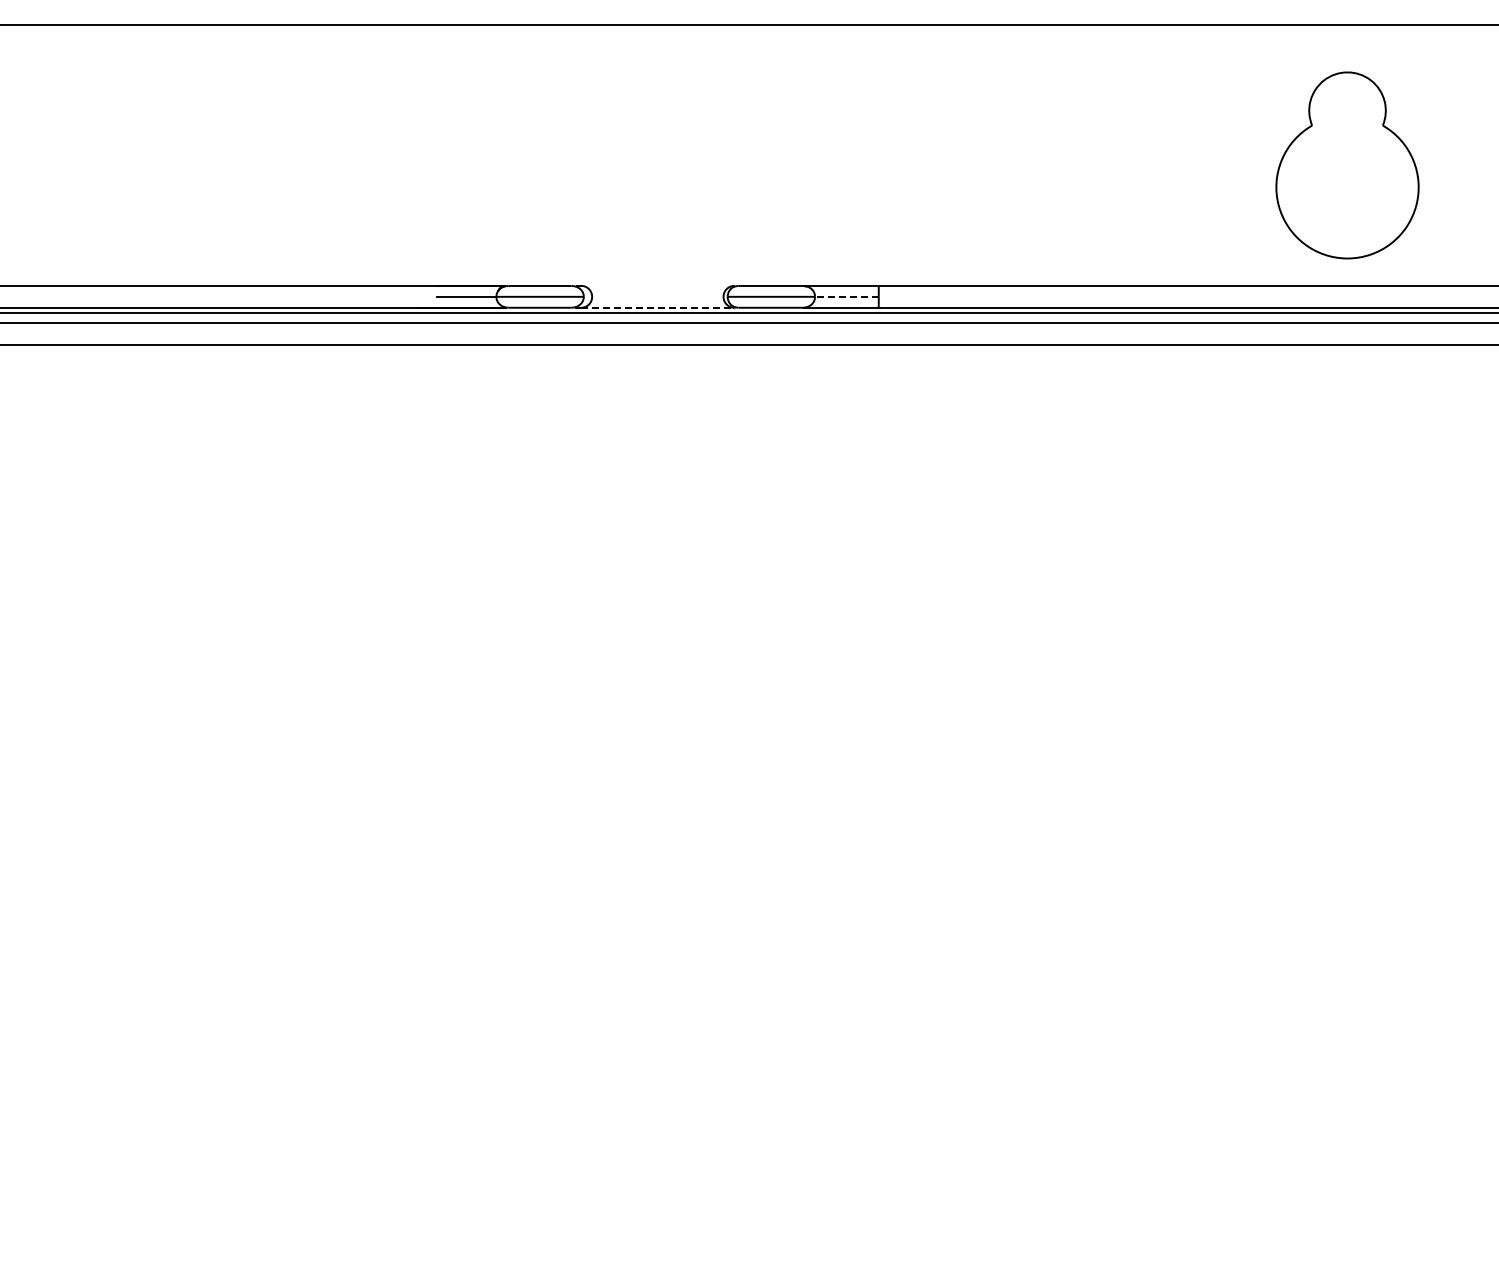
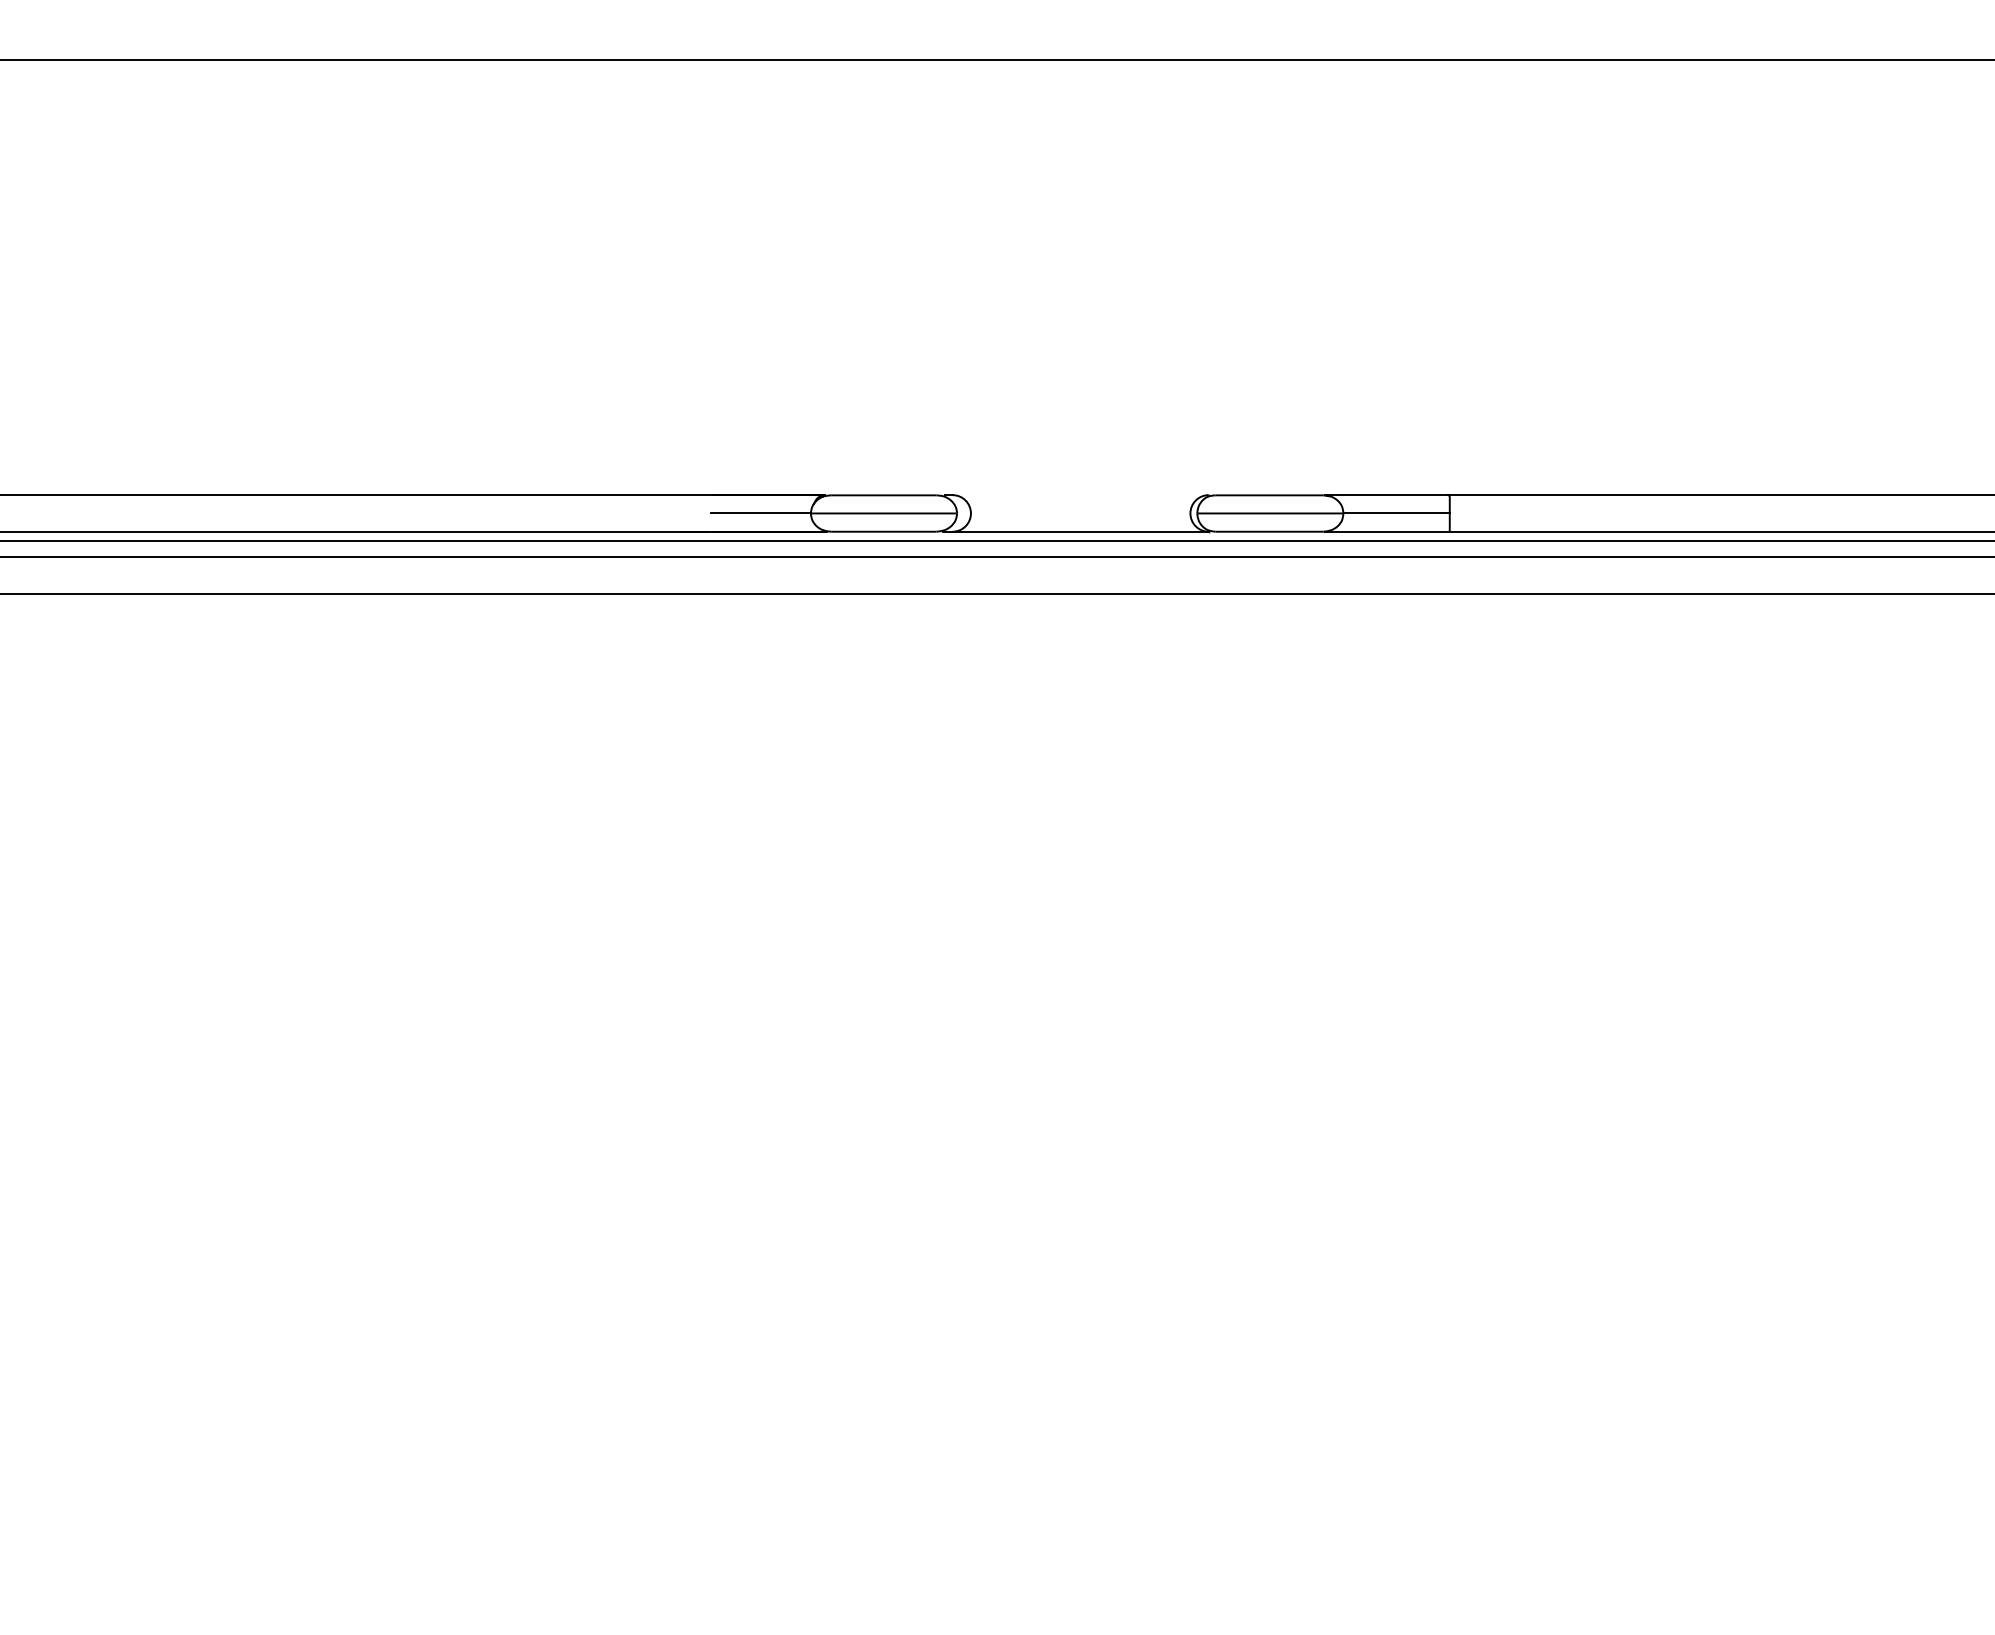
line: (846, 296) -> (1395, 512), dashed -> solid
line: (657, 307) -> (1080, 531), dashed -> solid

